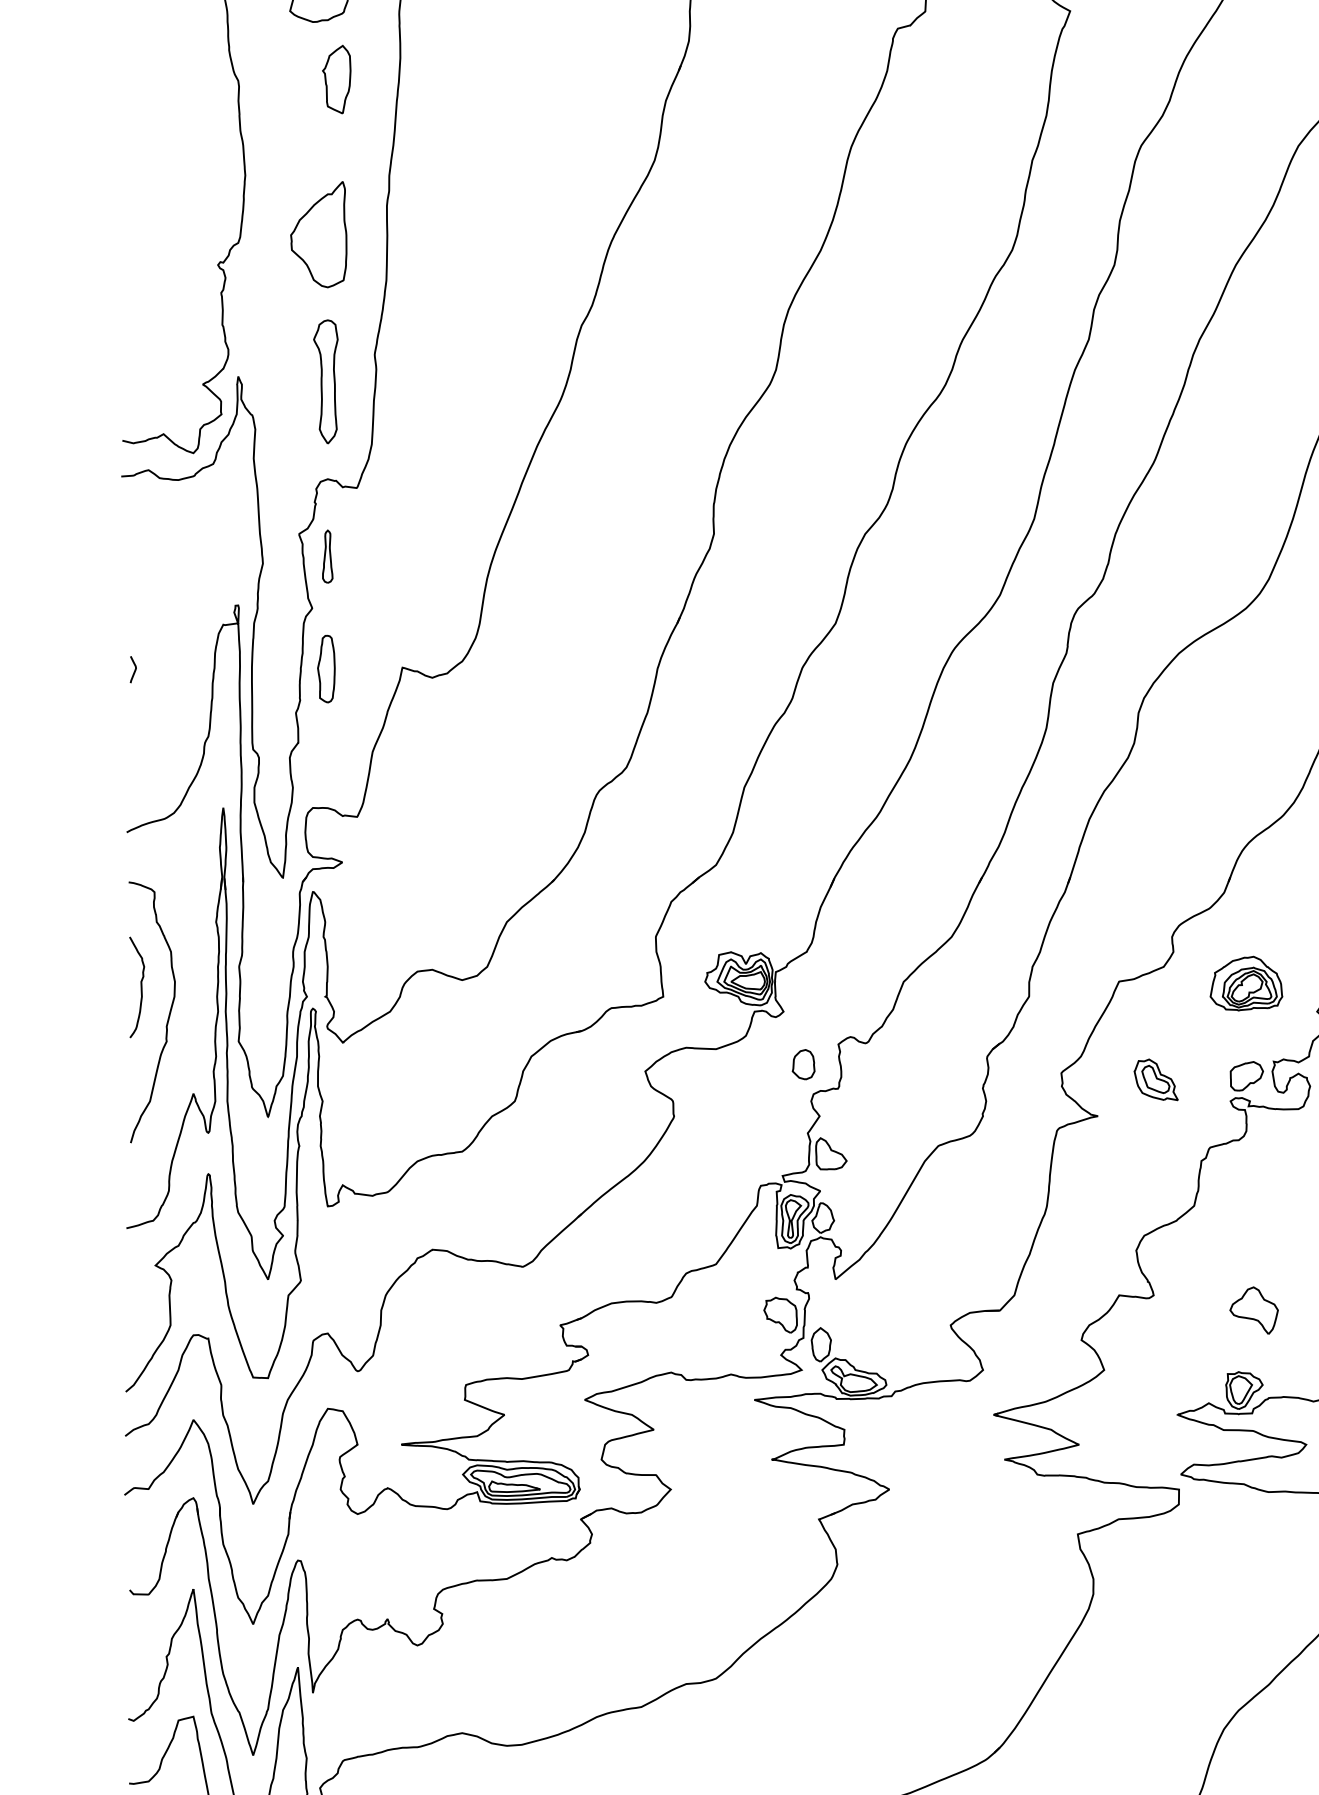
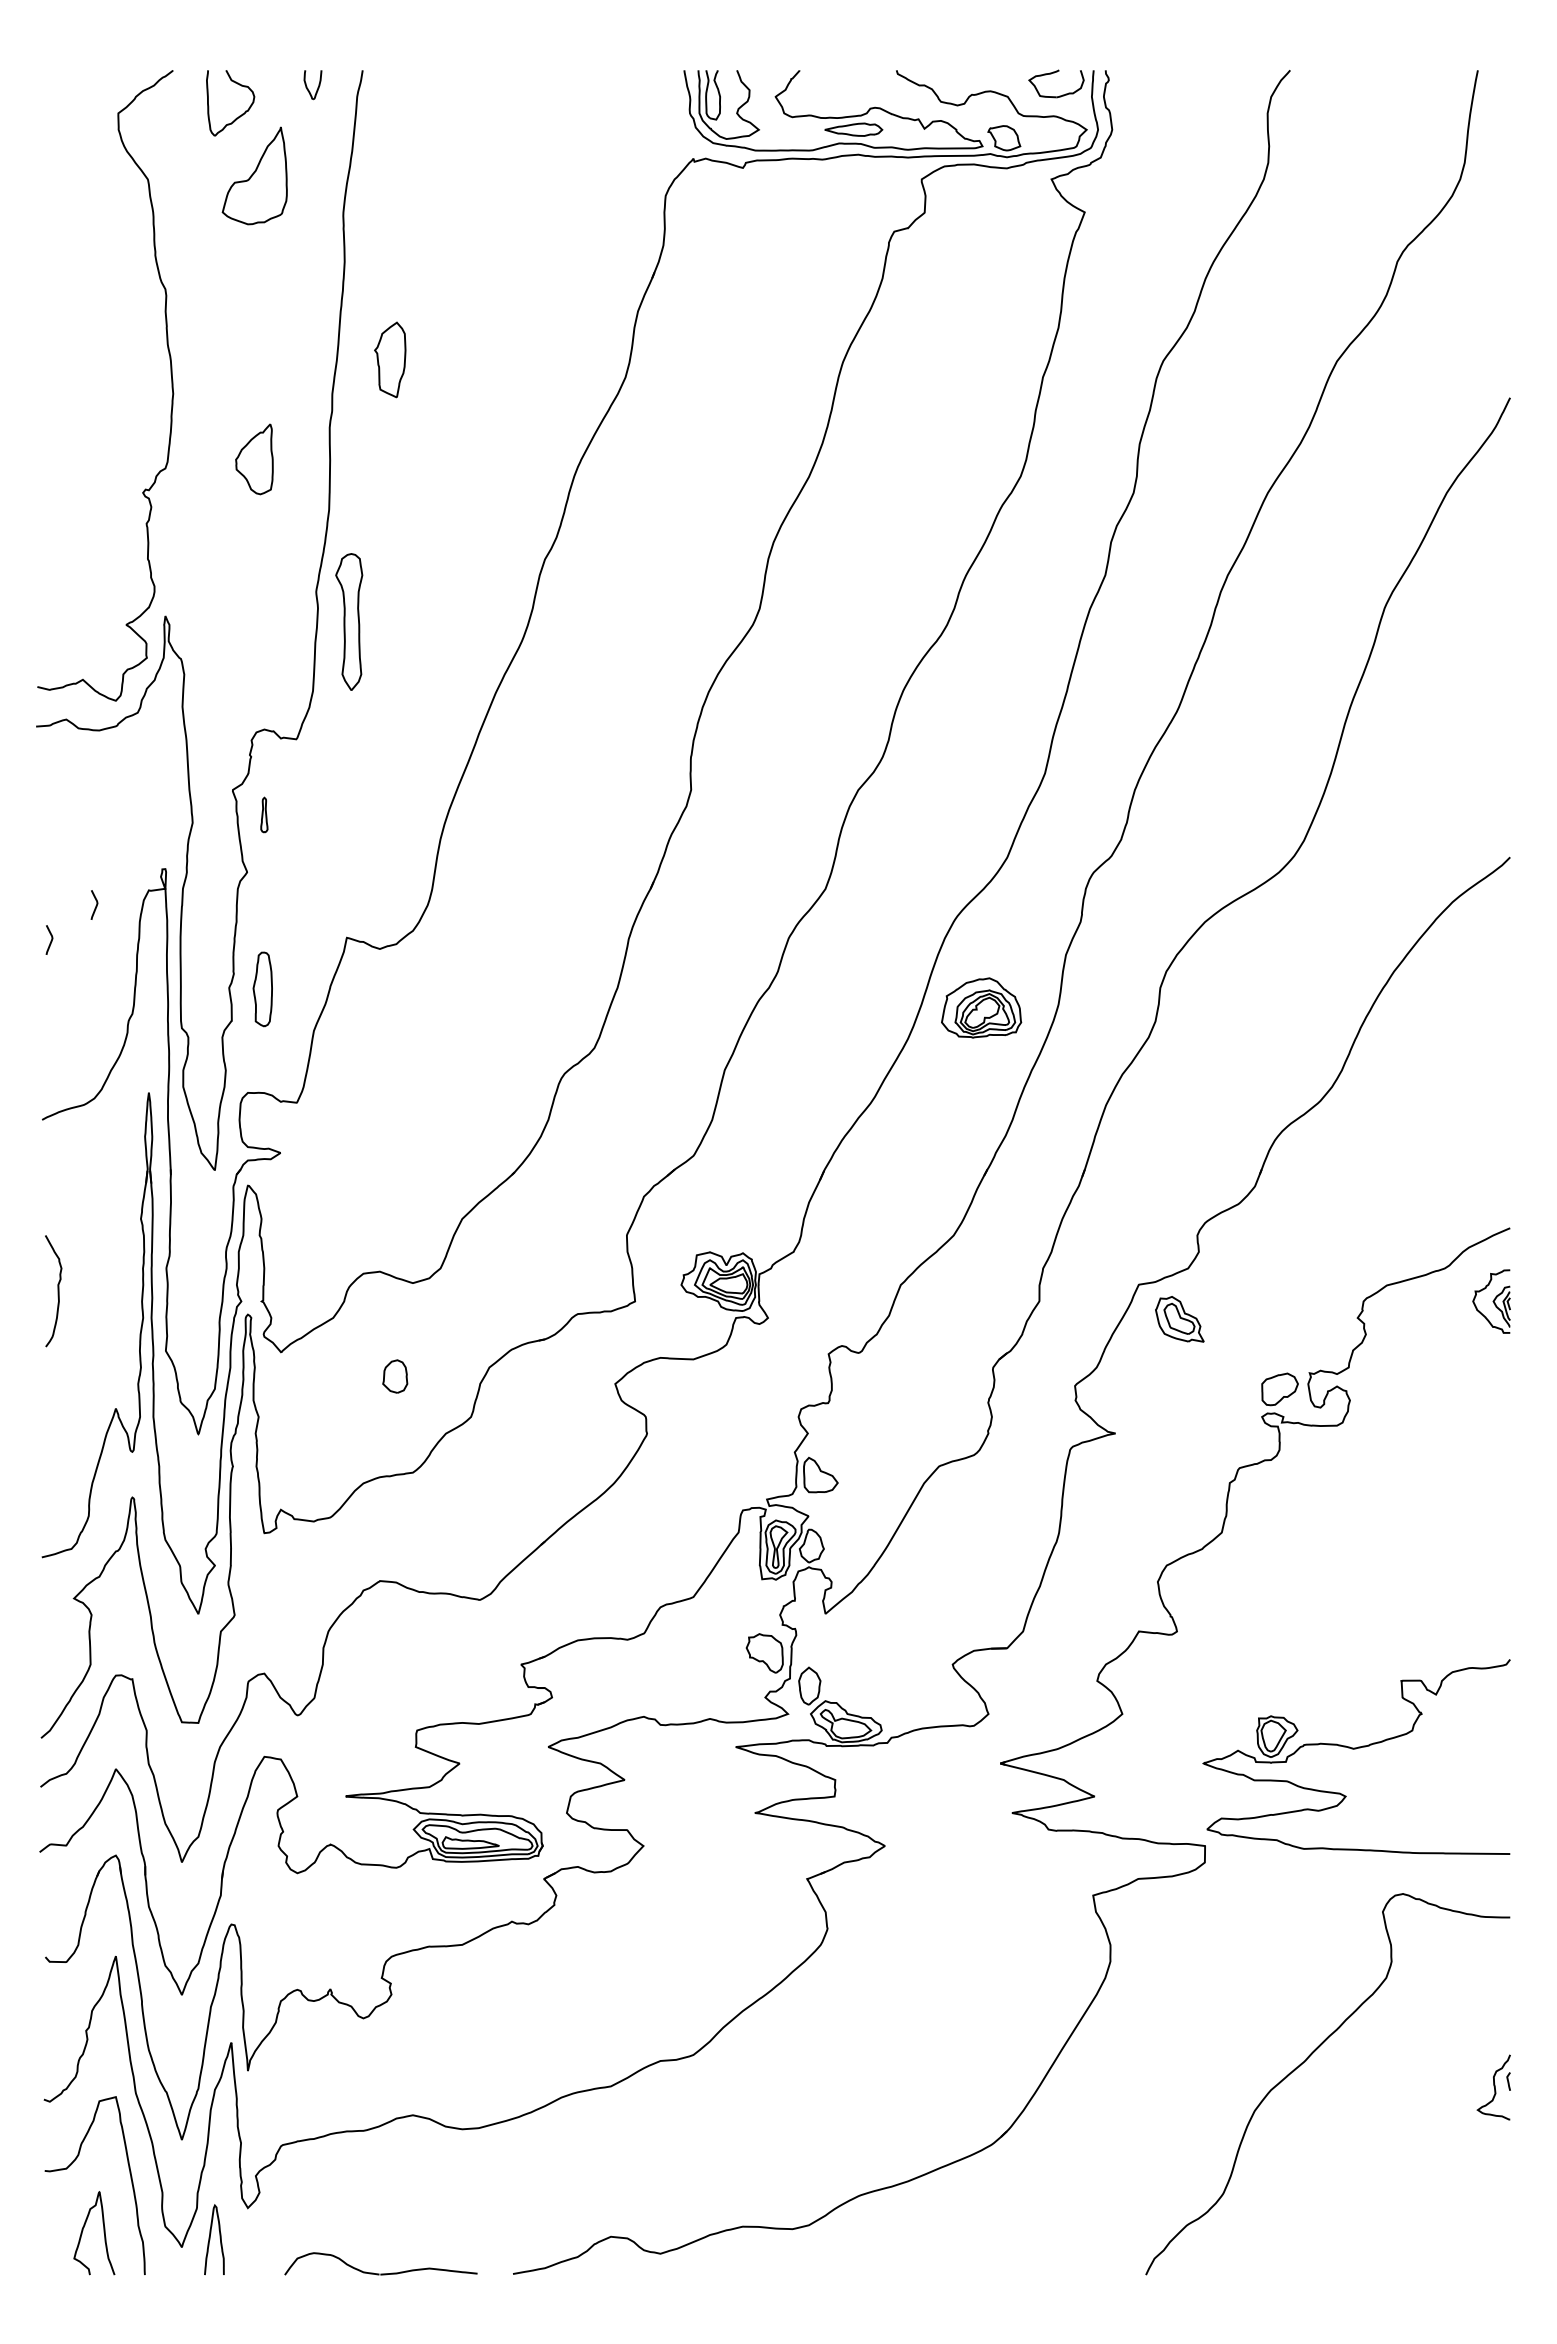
part: (336, 79) -> (390, 359), moved
part: (318, 234) -> (254, 459), size x0.6
part: (326, 381) -> (349, 621), moved
part: (327, 556) -> (264, 814), size x0.6
curve: (174, 638) -> (95, 905), added
part: (326, 669) -> (262, 989), moved
part: (1246, 983) -> (981, 1007), moved
curve: (168, 1014) -> (88, 1321), removed
part: (803, 1064) -> (395, 1376), moved
part: (1155, 1080) -> (1179, 1319), moved
part: (1253, 1309) -> (1287, 1647), removed

